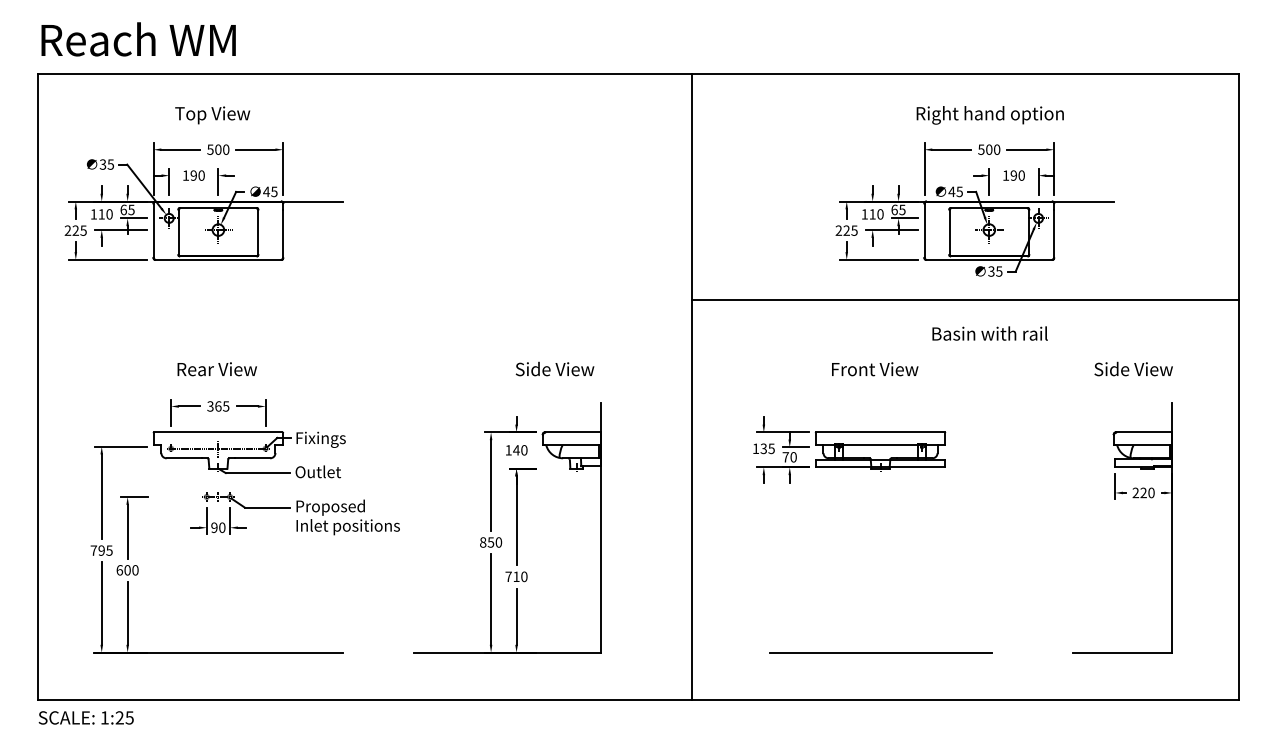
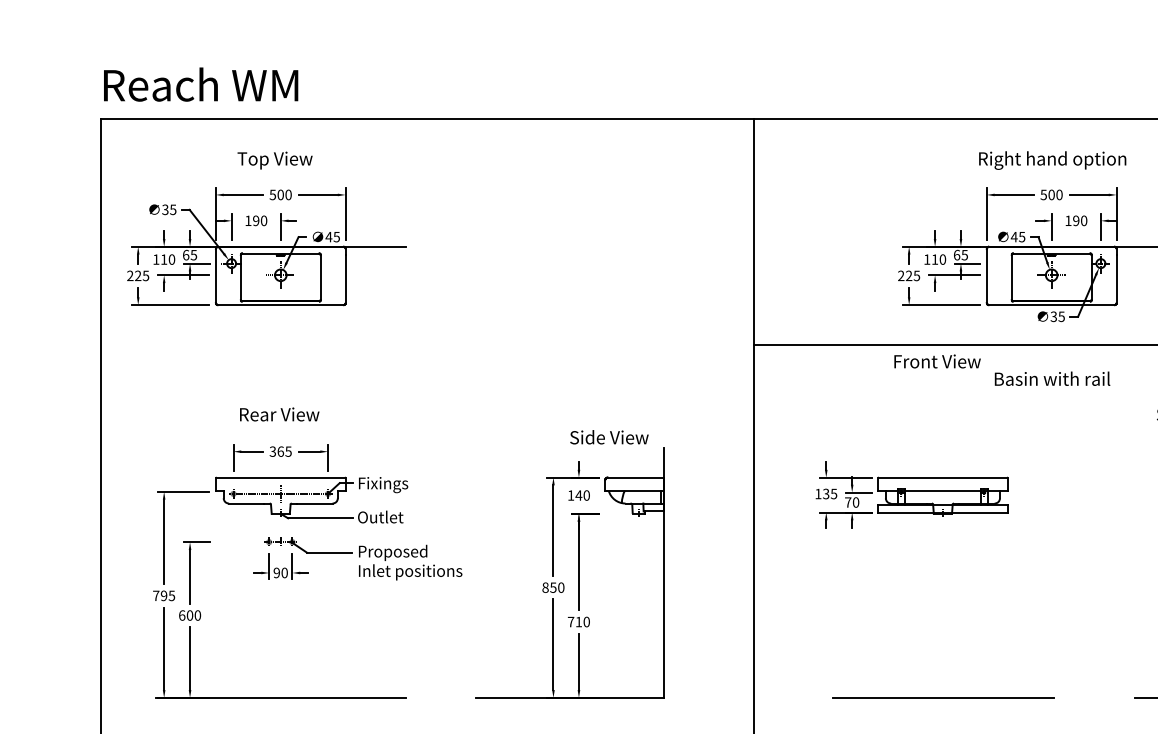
text: (554, 368) -> (608, 436), moved
text: (875, 369) -> (937, 361), moved

